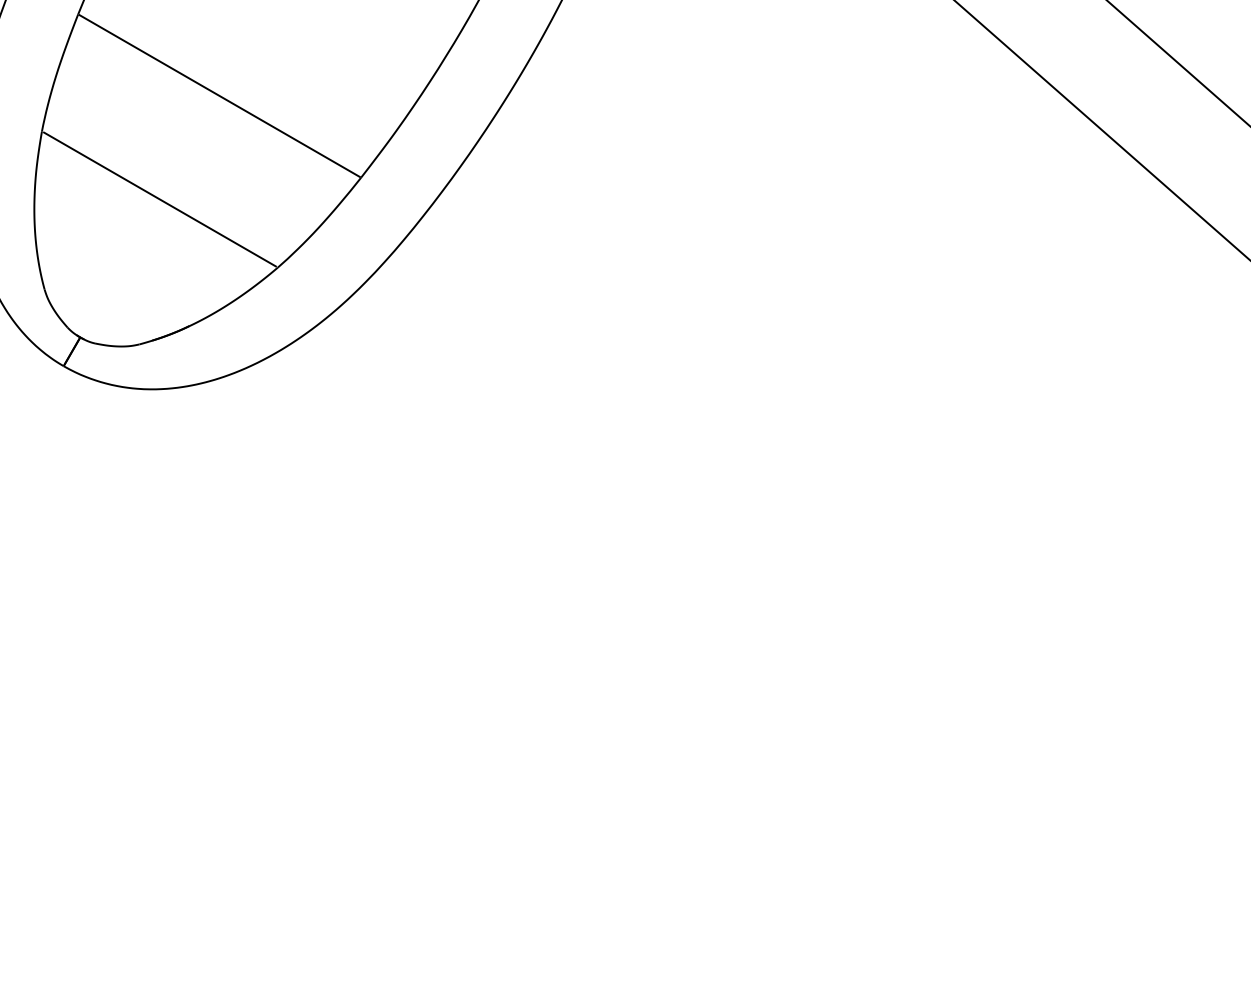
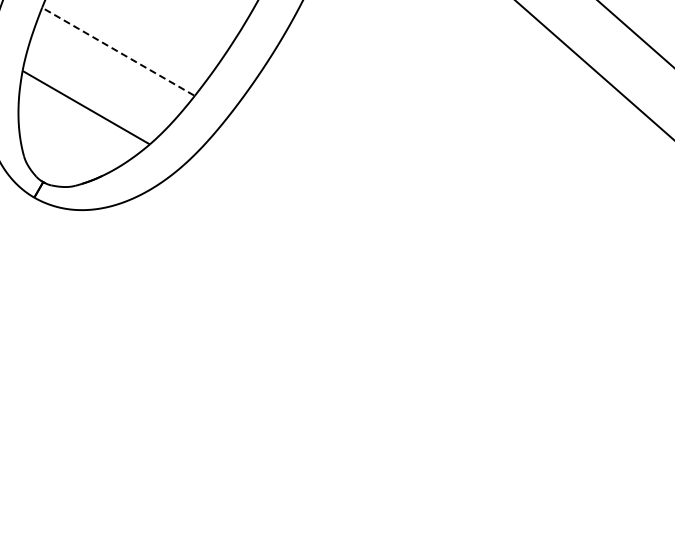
line: (219, 95) -> (118, 51), solid -> dashed

